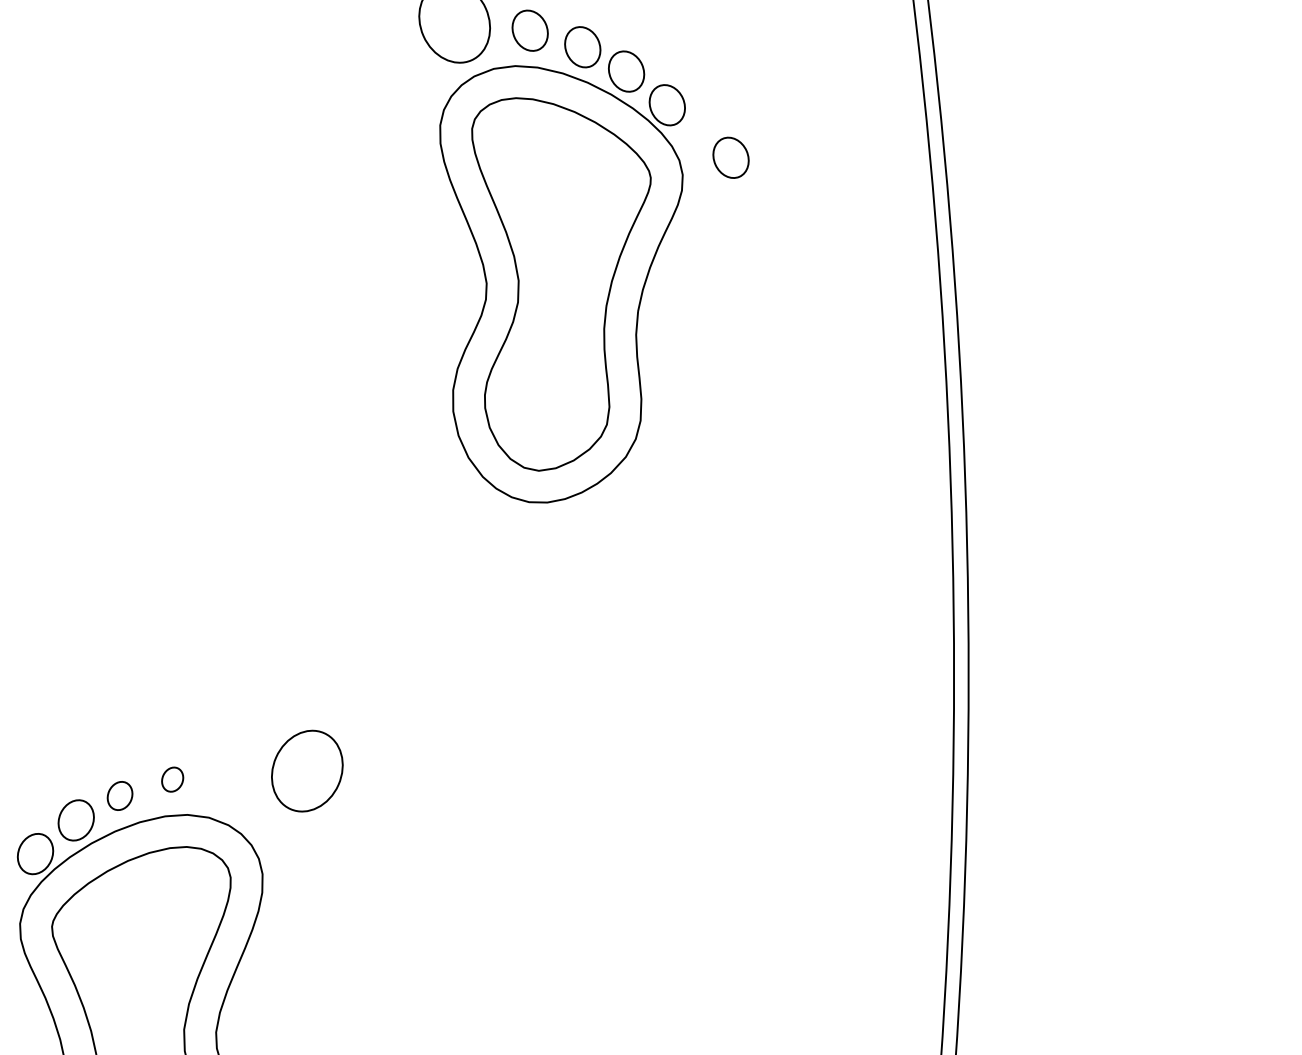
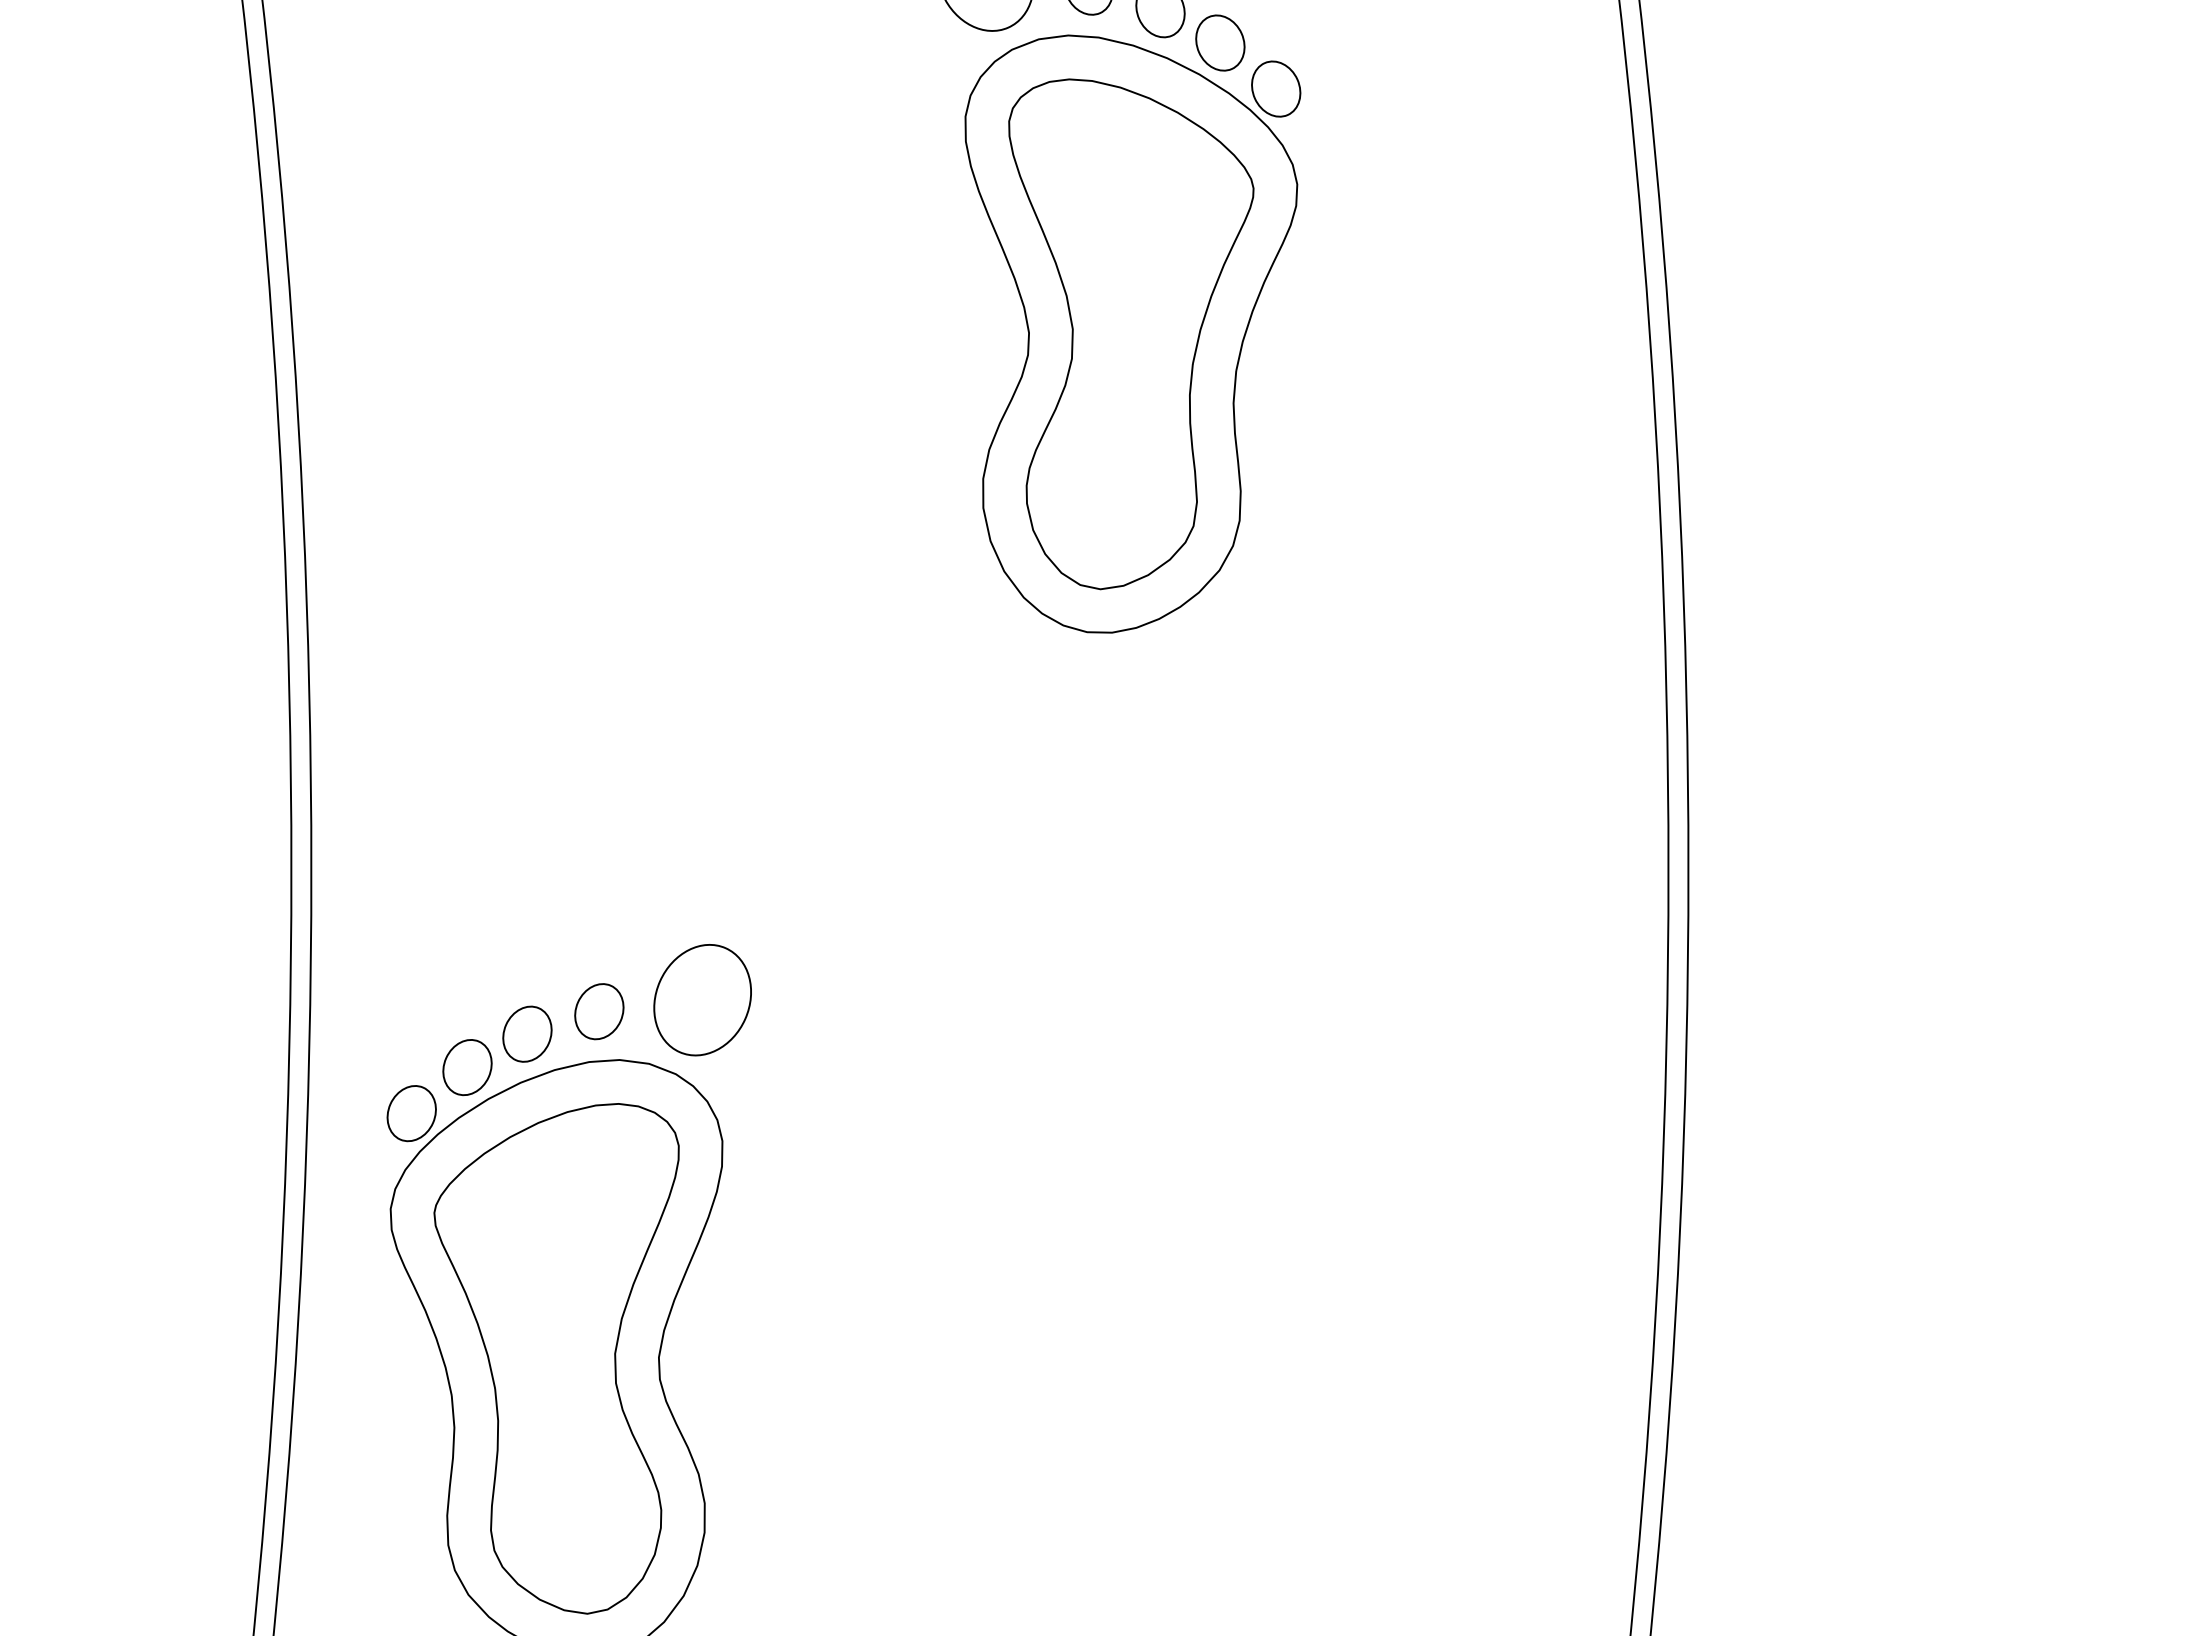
part: (731, 157) -> (1363, 160), removed
part: (307, 771) -> (702, 1000), moved
part: (172, 779) -> (599, 1011), size x1.67
part: (120, 795) -> (527, 1033), size x1.43

